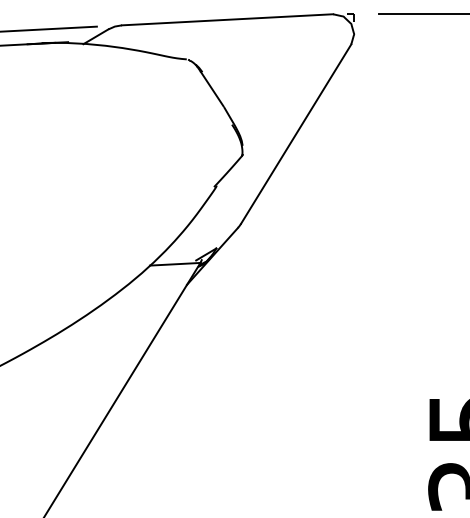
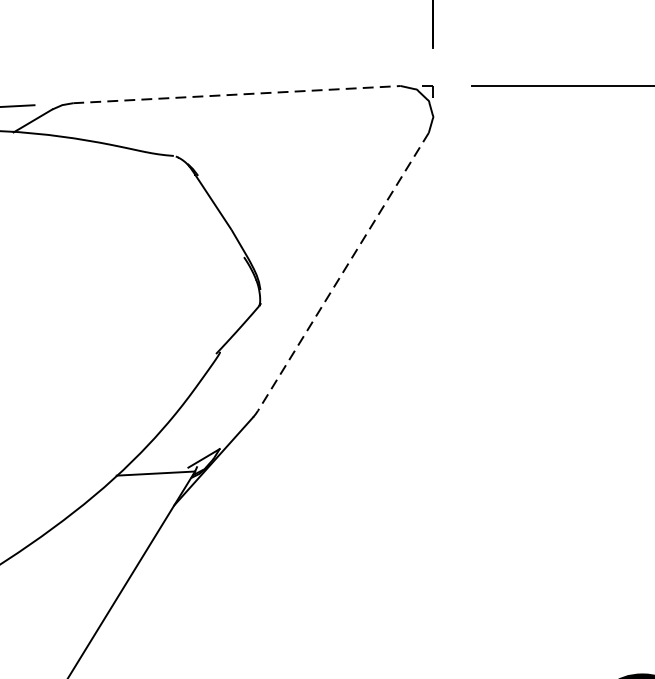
line: (227, 19) -> (236, 94), solid -> dashed
line: (295, 134) -> (342, 272), solid -> dashed

